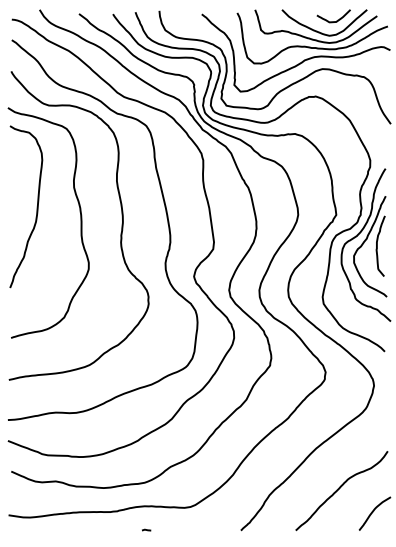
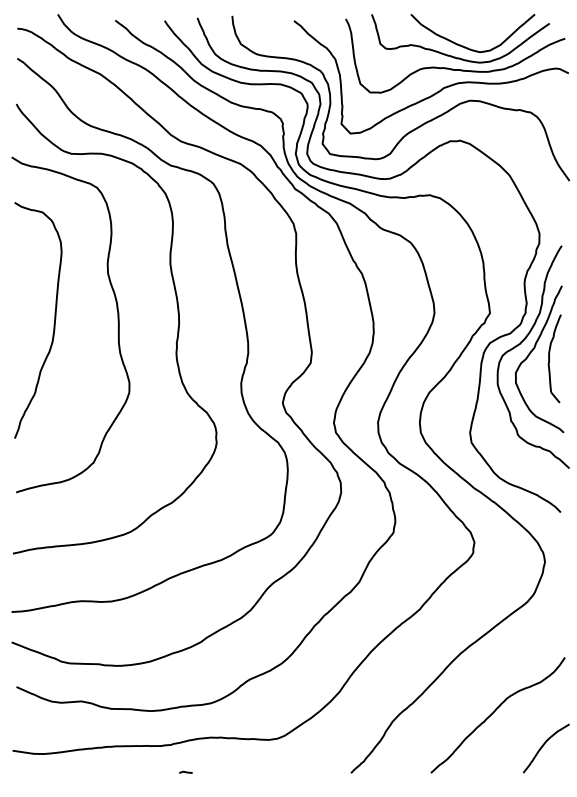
curve: (337, 19) -> (491, 28), removed
curve: (36, 206) -> (53, 319), moved
curve: (146, 529) -> (185, 771), moved

